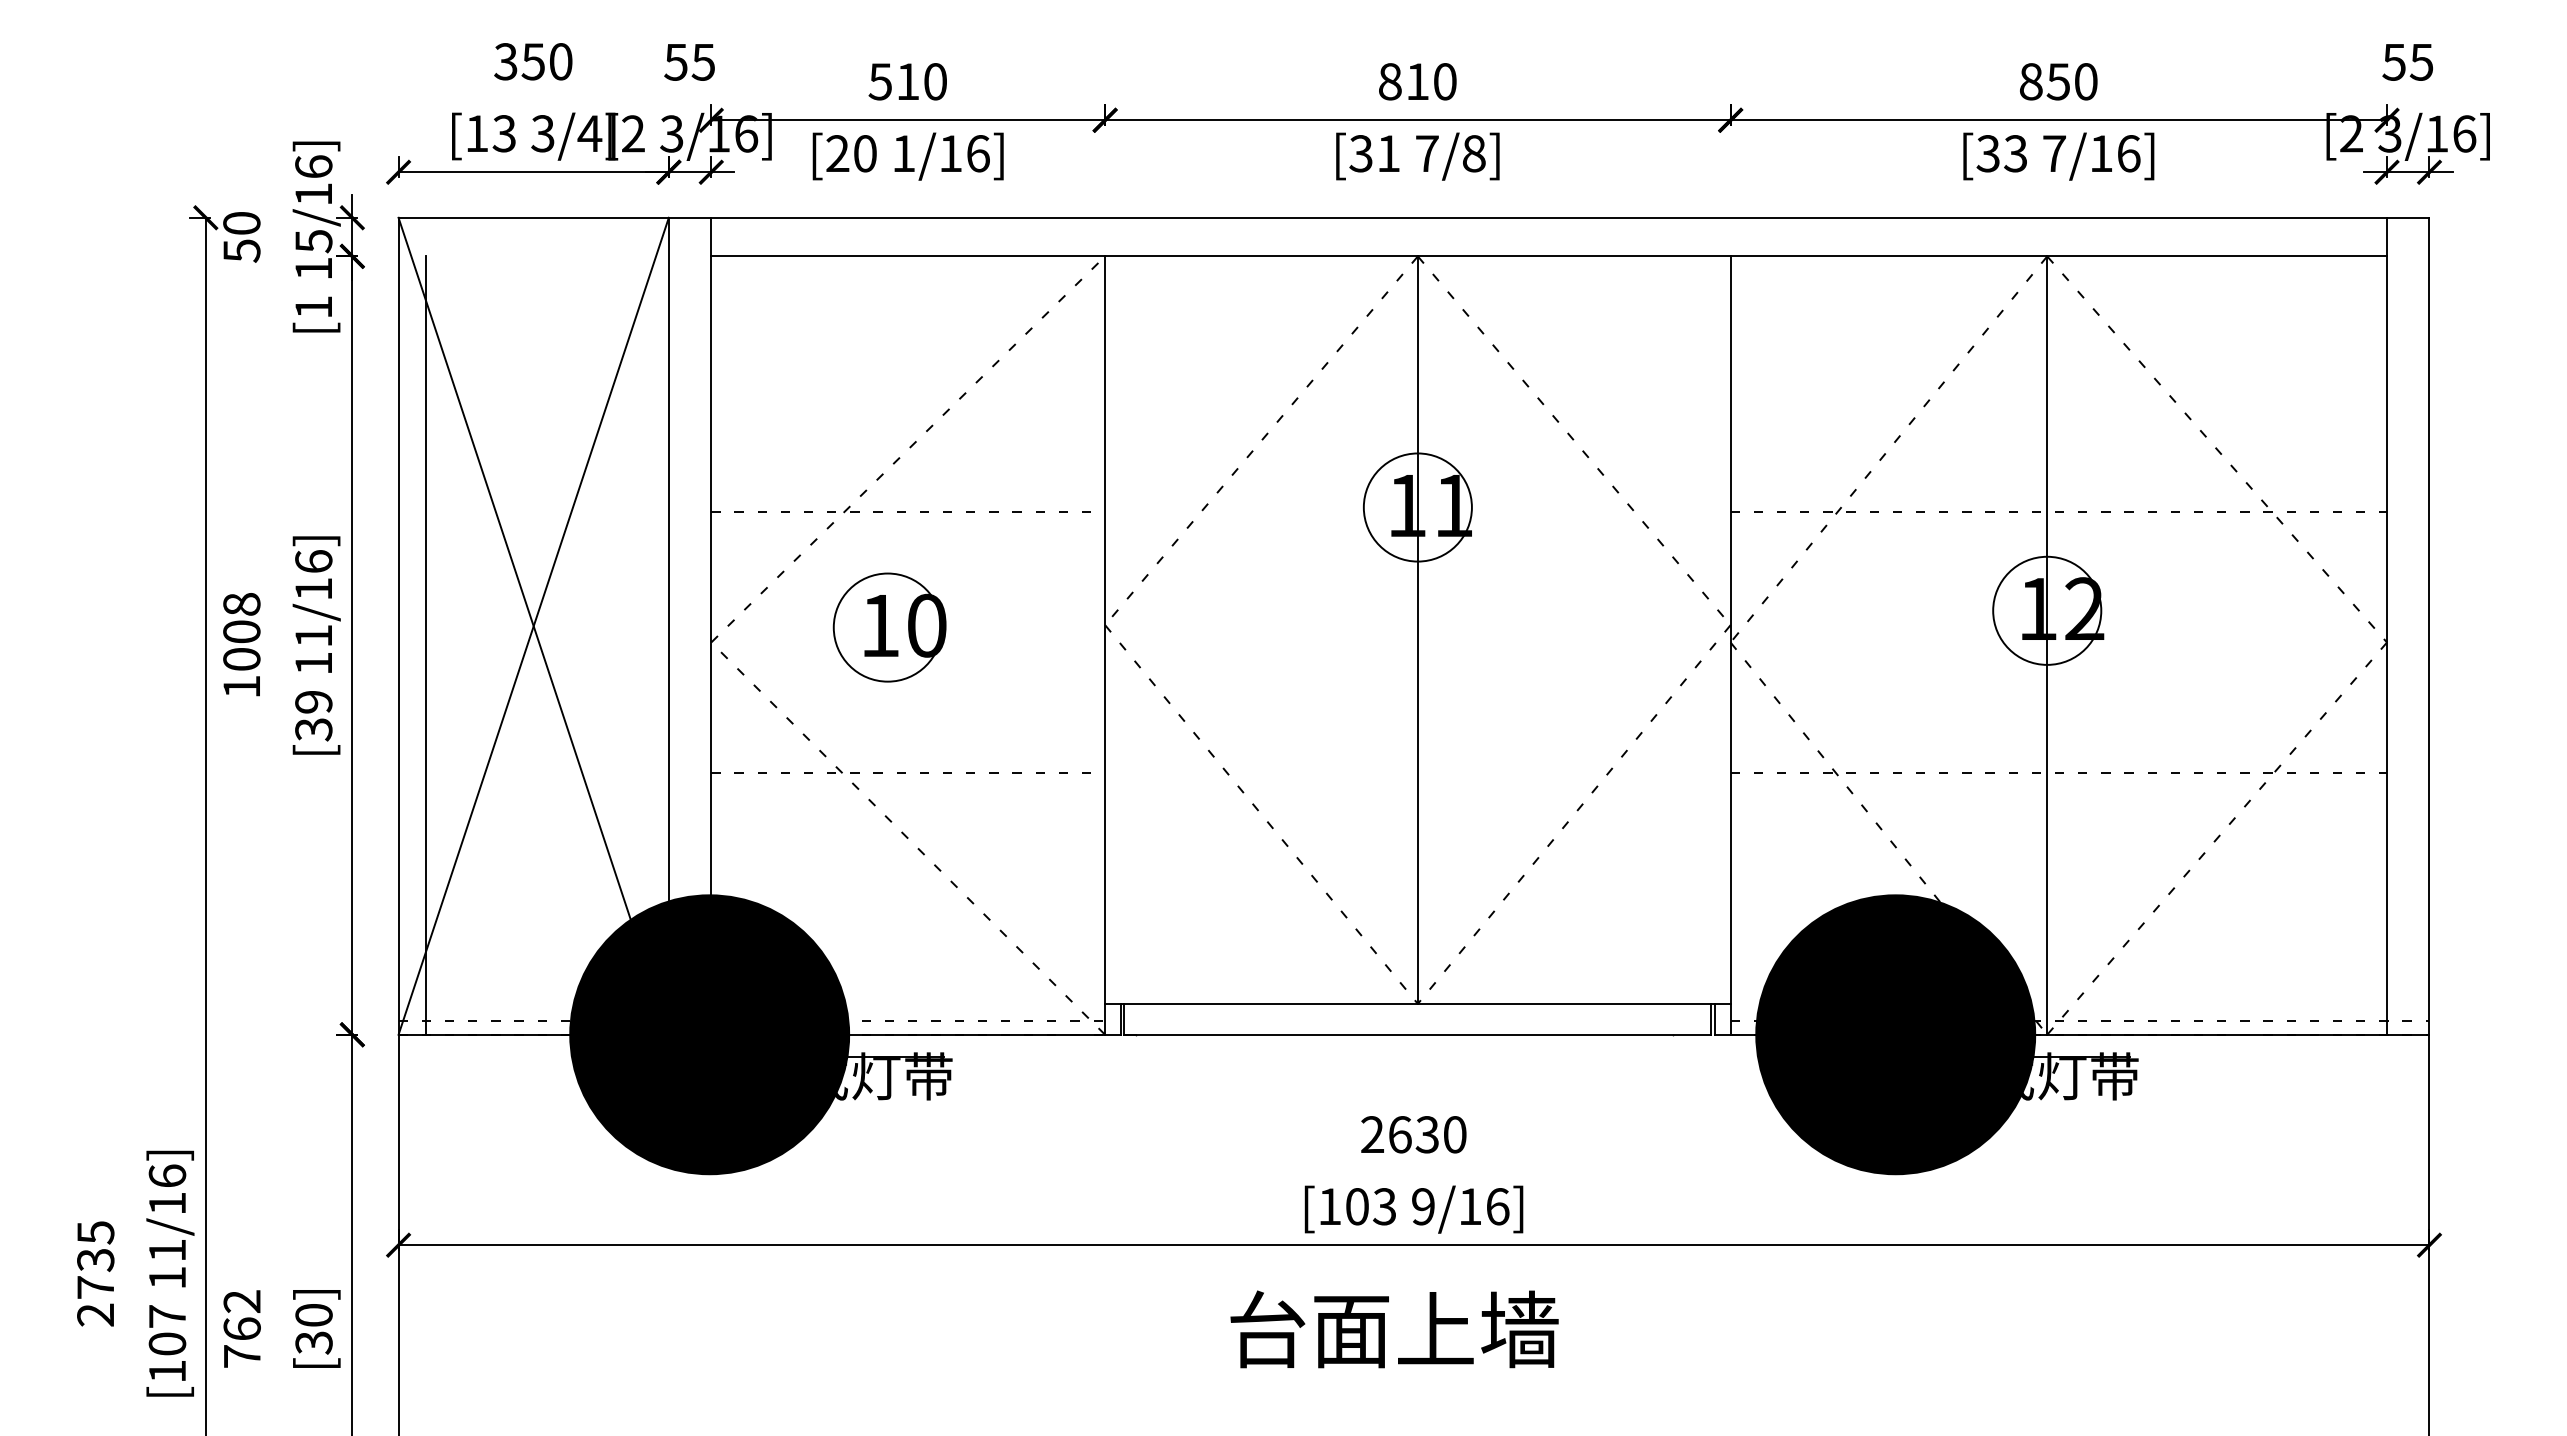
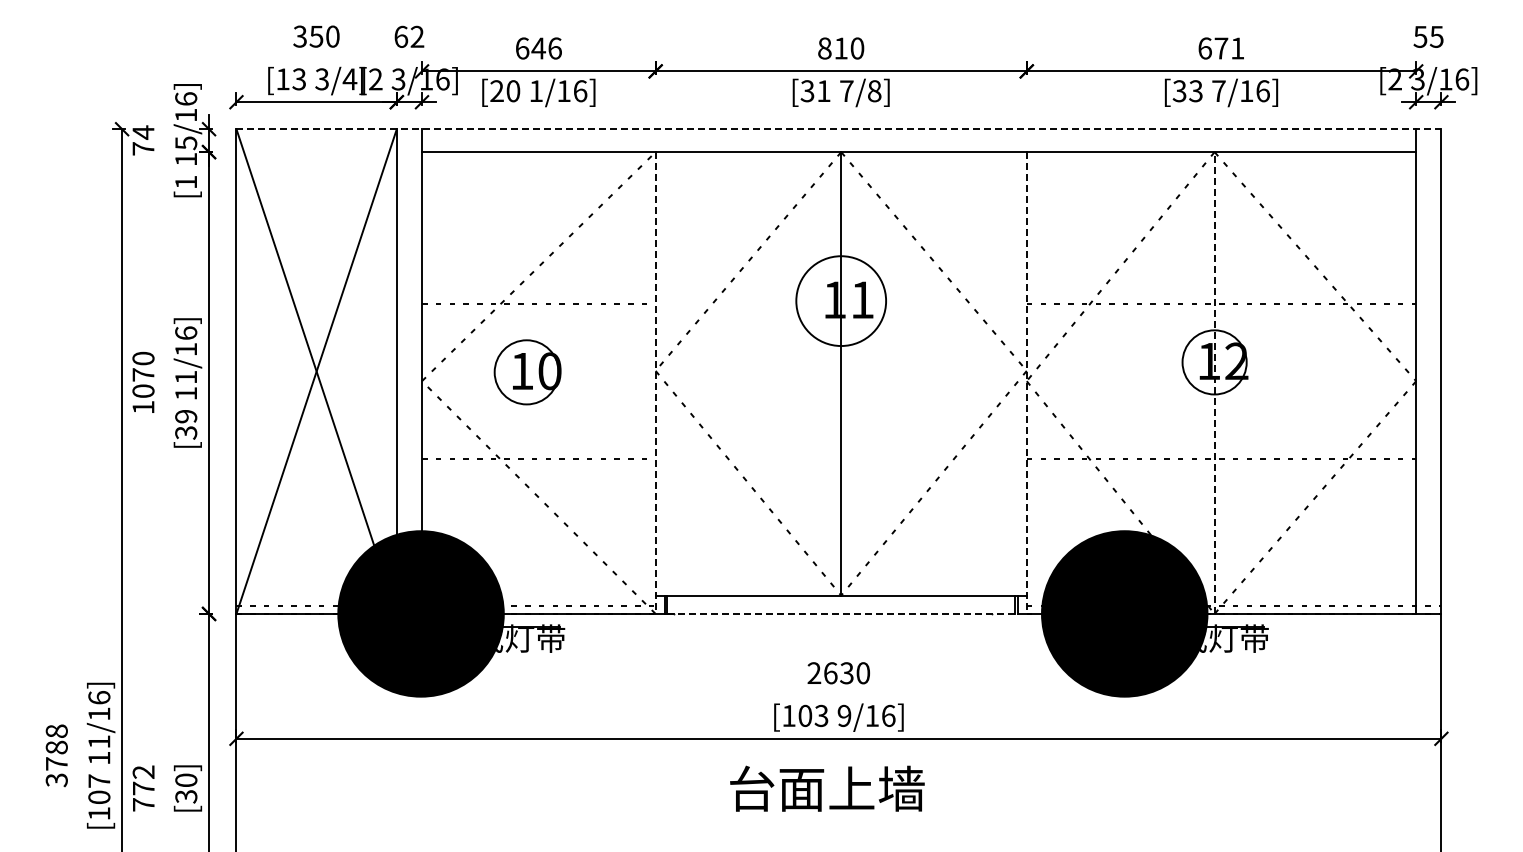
text: (690, 61) -> (409, 36), 55 -> 62
text: (907, 81) -> (538, 48), 510 -> 646
text: (2058, 81) -> (1221, 48), 850 -> 671
line: (1414, 218) -> (839, 129), solid -> dashed
text: (241, 236) -> (143, 140), 50 -> 74
circle: (1418, 508) -> (841, 301), size x1.4
text: (241, 617) -> (143, 366), 1008 -> 1070
line: (425, 644) -> (252, 382), removed
line: (1104, 646) -> (655, 383), solid -> dashed
line: (1730, 646) -> (1026, 383), solid -> dashed
line: (2047, 646) -> (1214, 383), solid -> dashed
line: (1418, 1034) -> (841, 613), solid -> dashed
text: (95, 1273) -> (56, 755), 2735 -> 3788
text: (241, 1328) -> (143, 788), 762 -> 772

